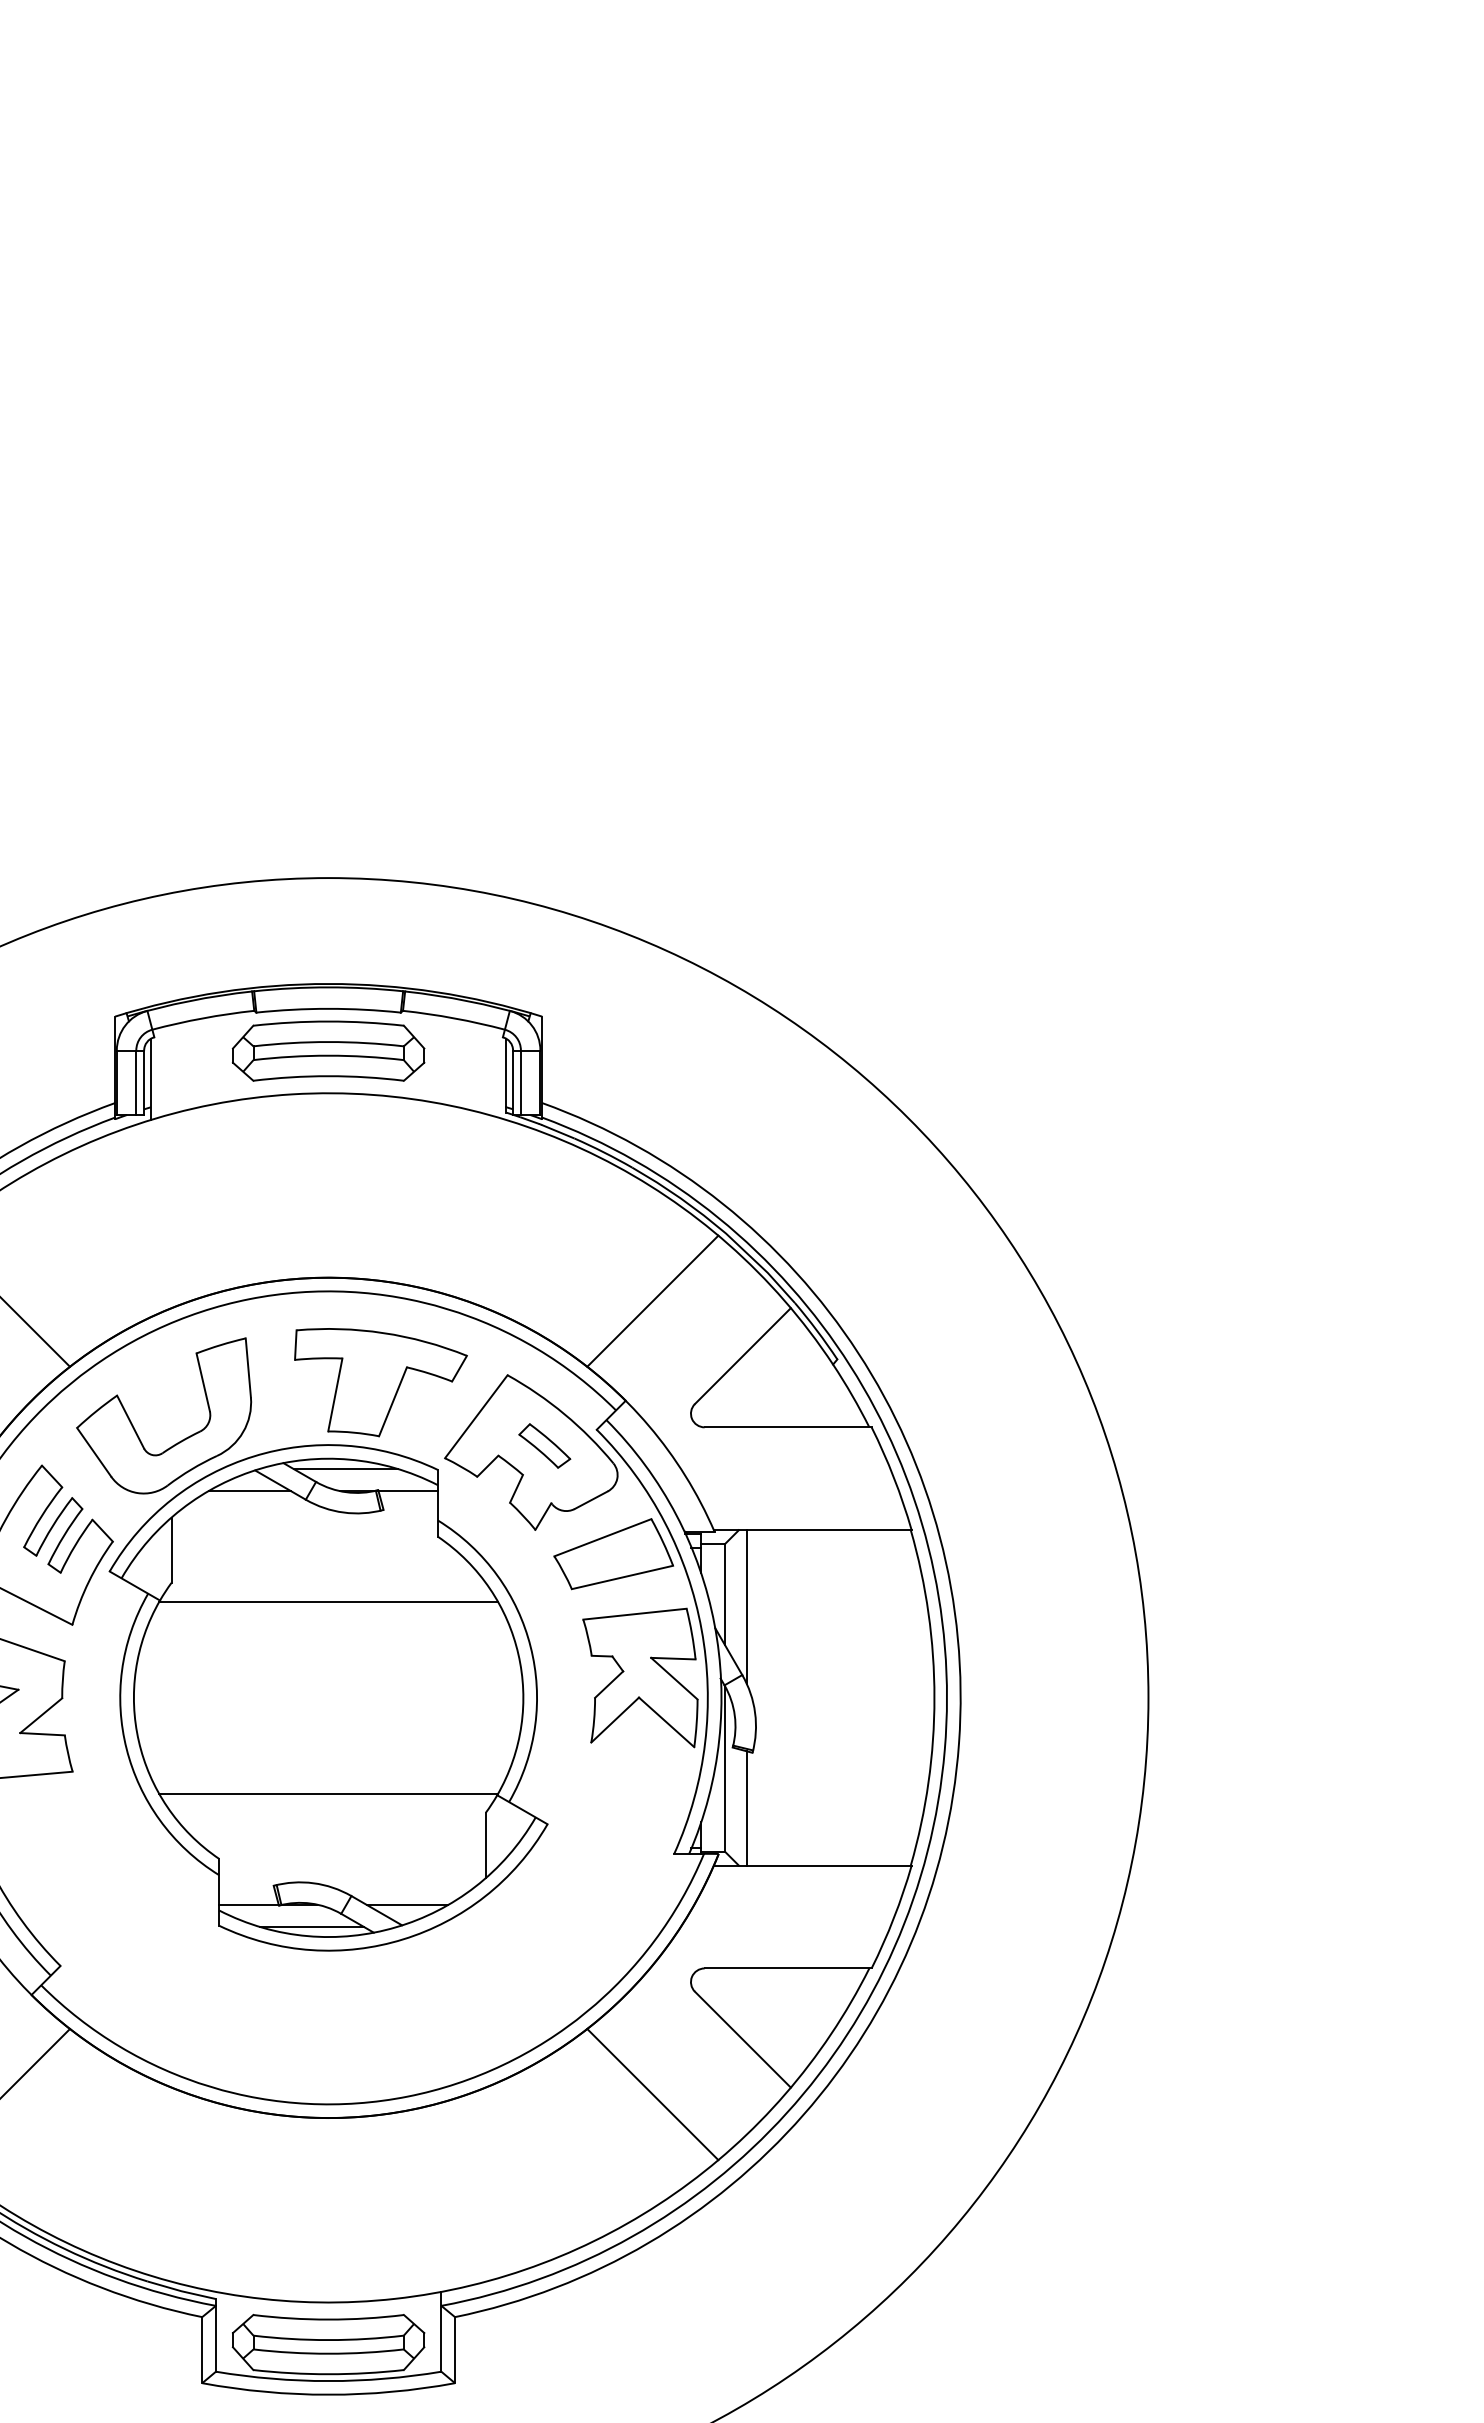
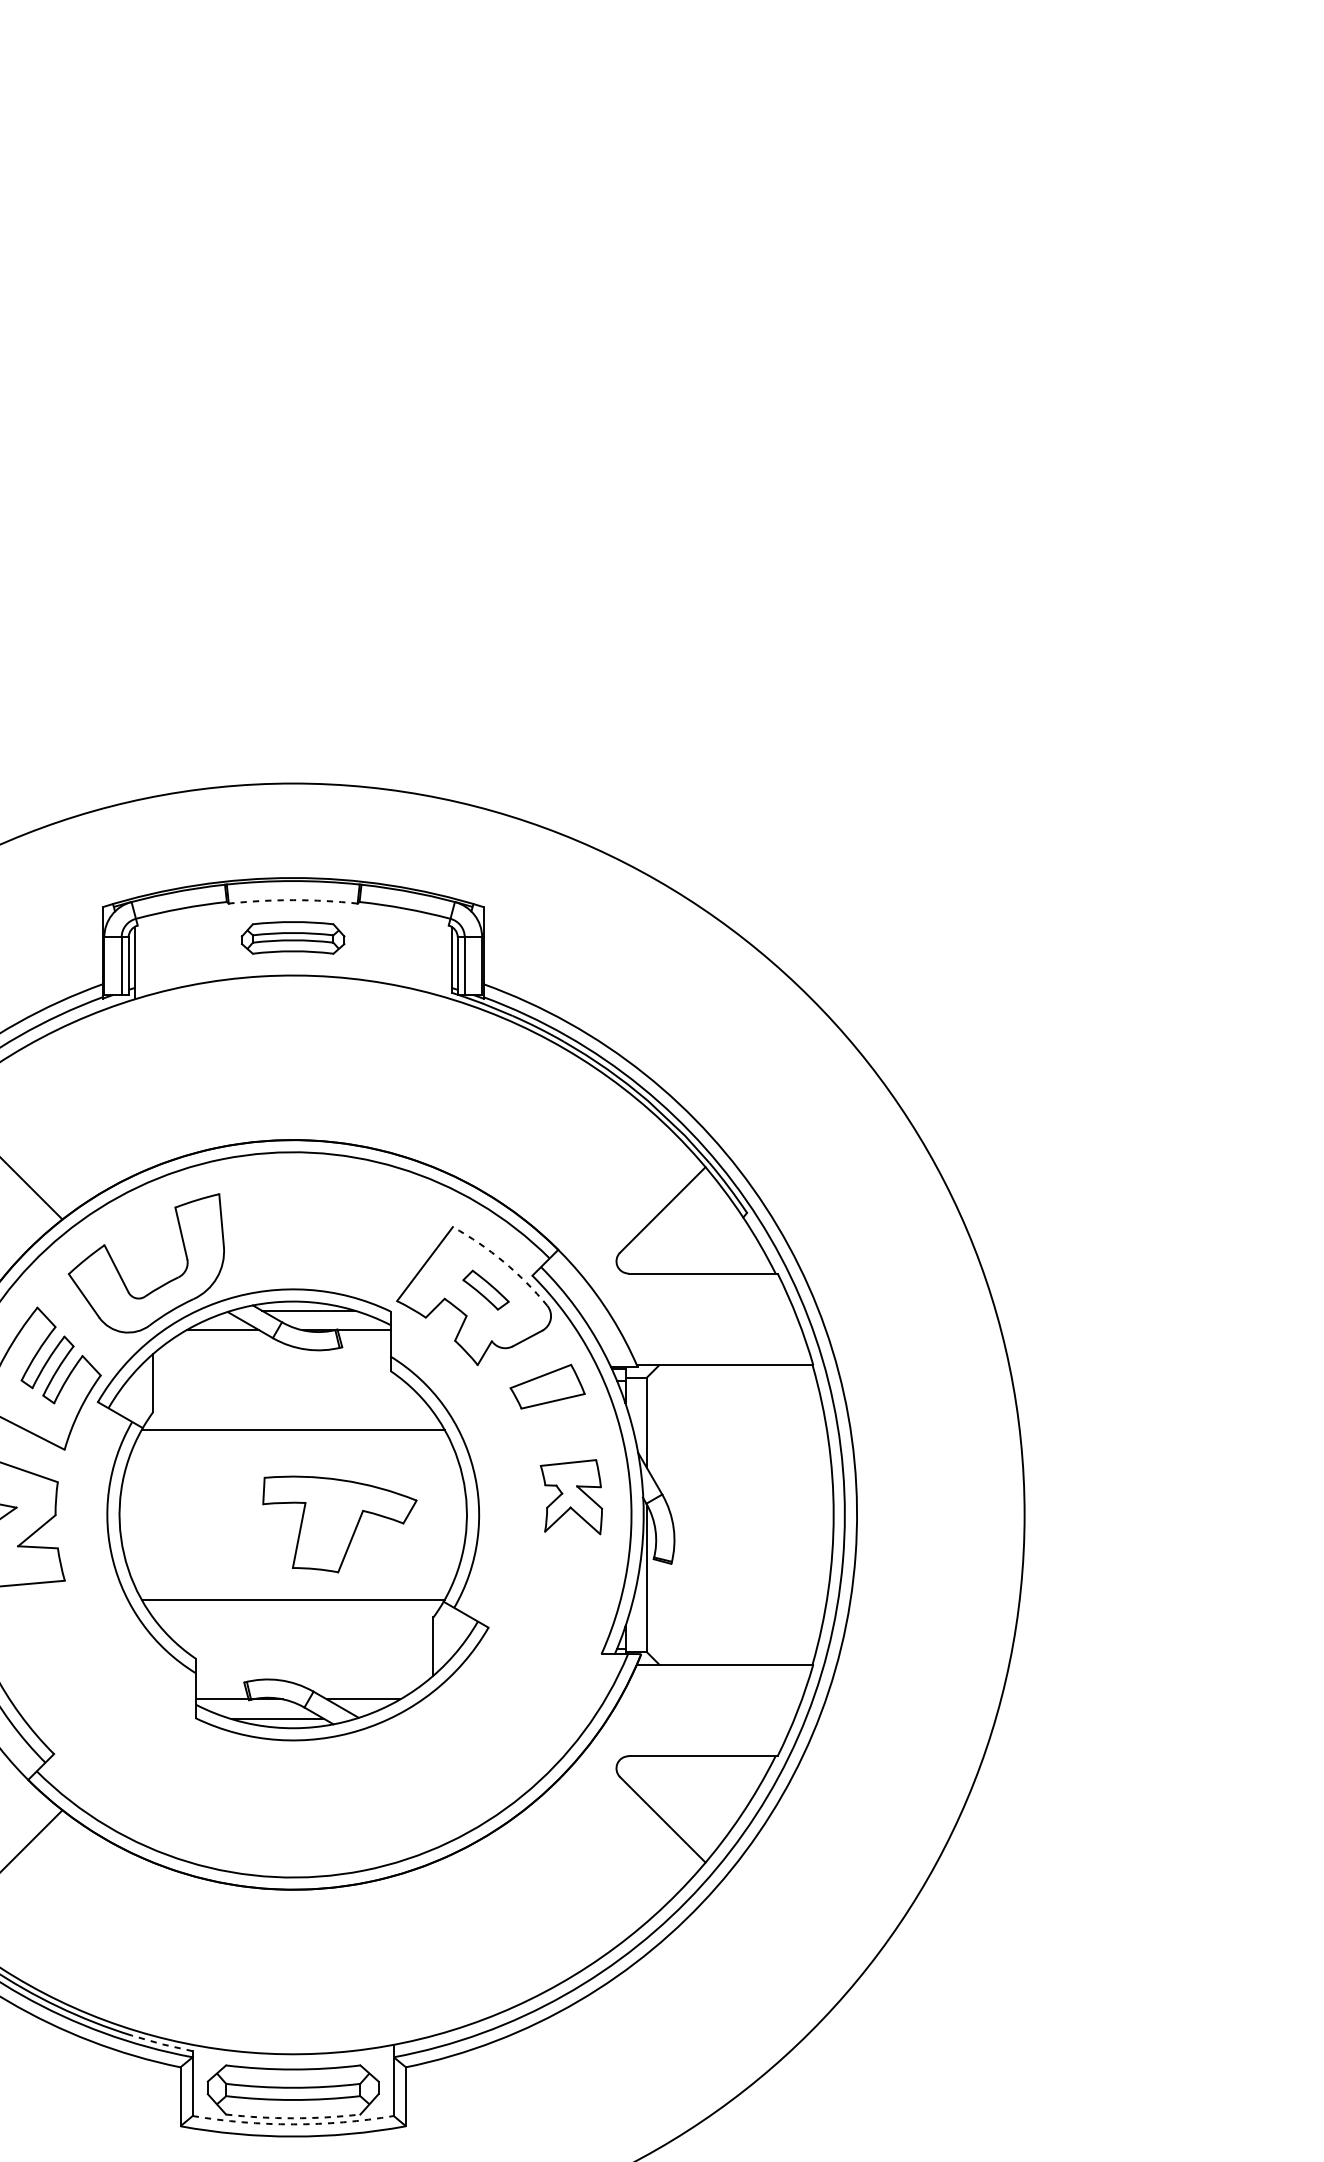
arc: (328, 1008) -> (293, 899), solid -> dashed
part: (328, 1050) -> (293, 937), size x0.6
line: (652, 1300) -> (582, 1160), removed
part: (380, 1382) -> (339, 1524), moved
arc: (564, 1414) -> (503, 1262), solid -> dashed
part: (613, 1554) -> (547, 1386), size x0.7
line: (746, 1607) -> (666, 1434), removed
part: (640, 1677) -> (571, 1496), size x0.6
line: (746, 1808) -> (666, 1613), removed
line: (652, 2094) -> (582, 1868), removed
line: (181, 2291) -> (161, 2044), solid -> dashed
arc: (328, 2374) -> (293, 2118), solid -> dashed
arc: (328, 2381) -> (293, 2124), solid -> dashed

